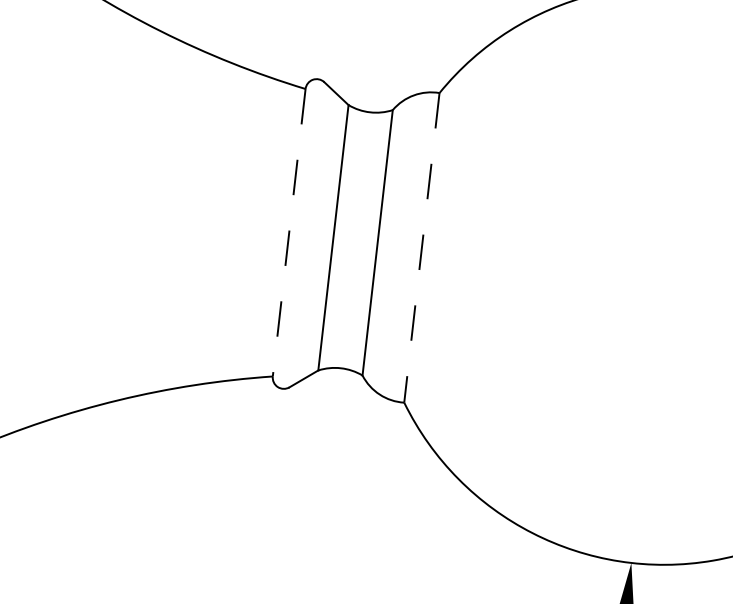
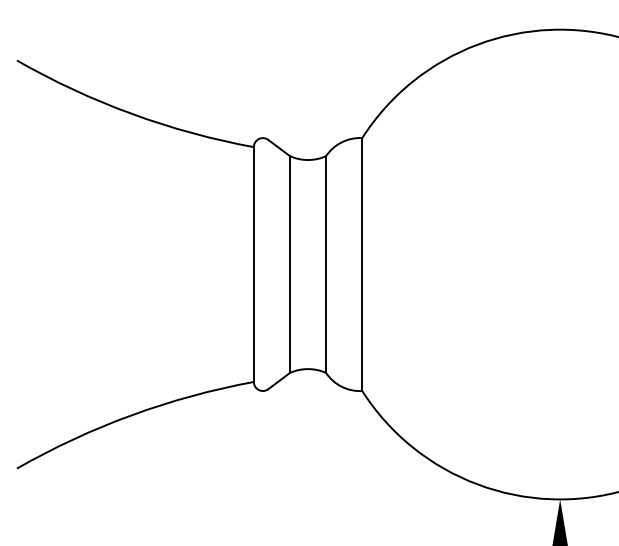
line: (288, 233) -> (253, 265), dashed -> solid
line: (422, 249) -> (362, 265), dashed -> solid

